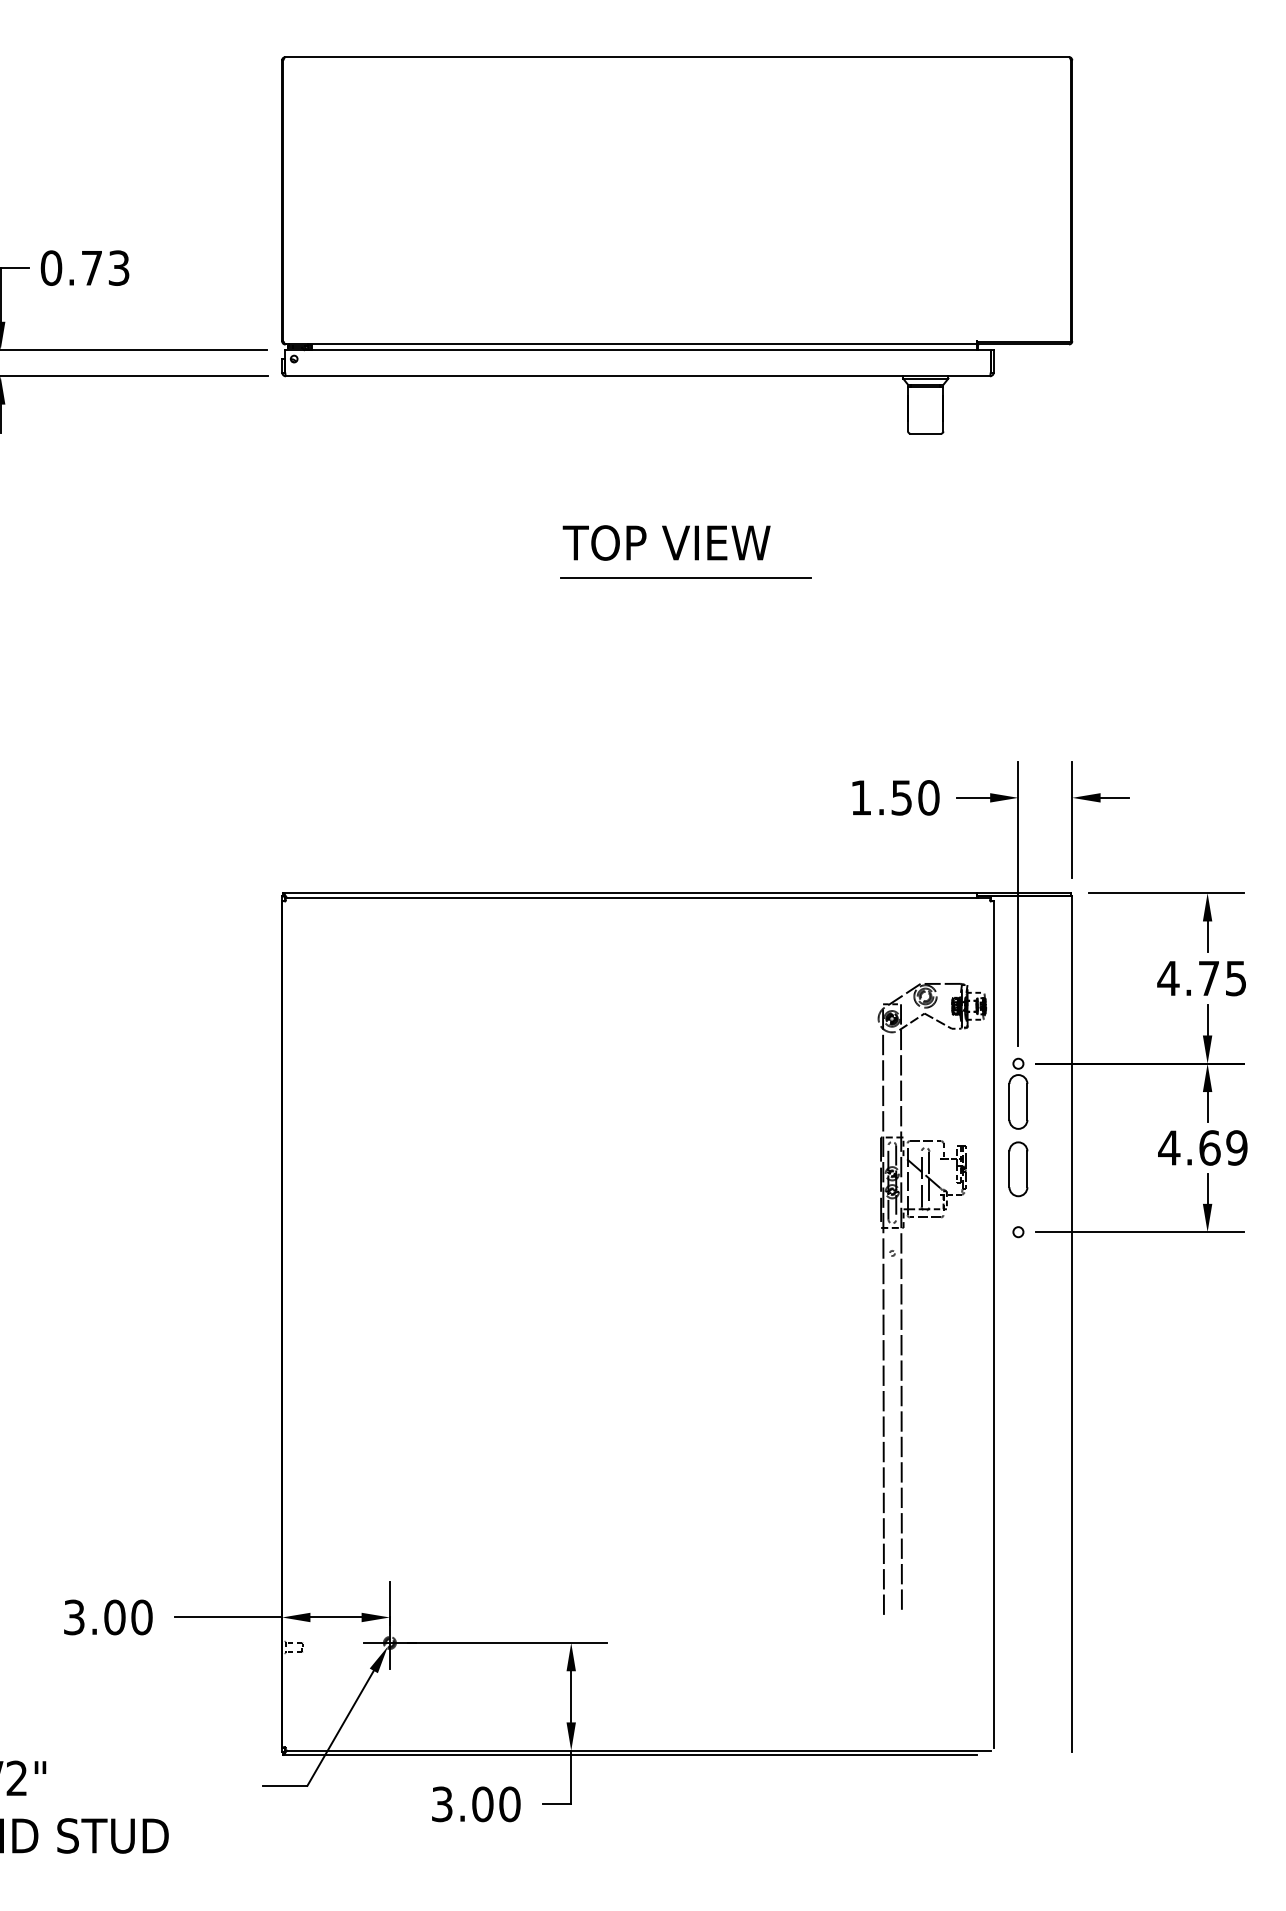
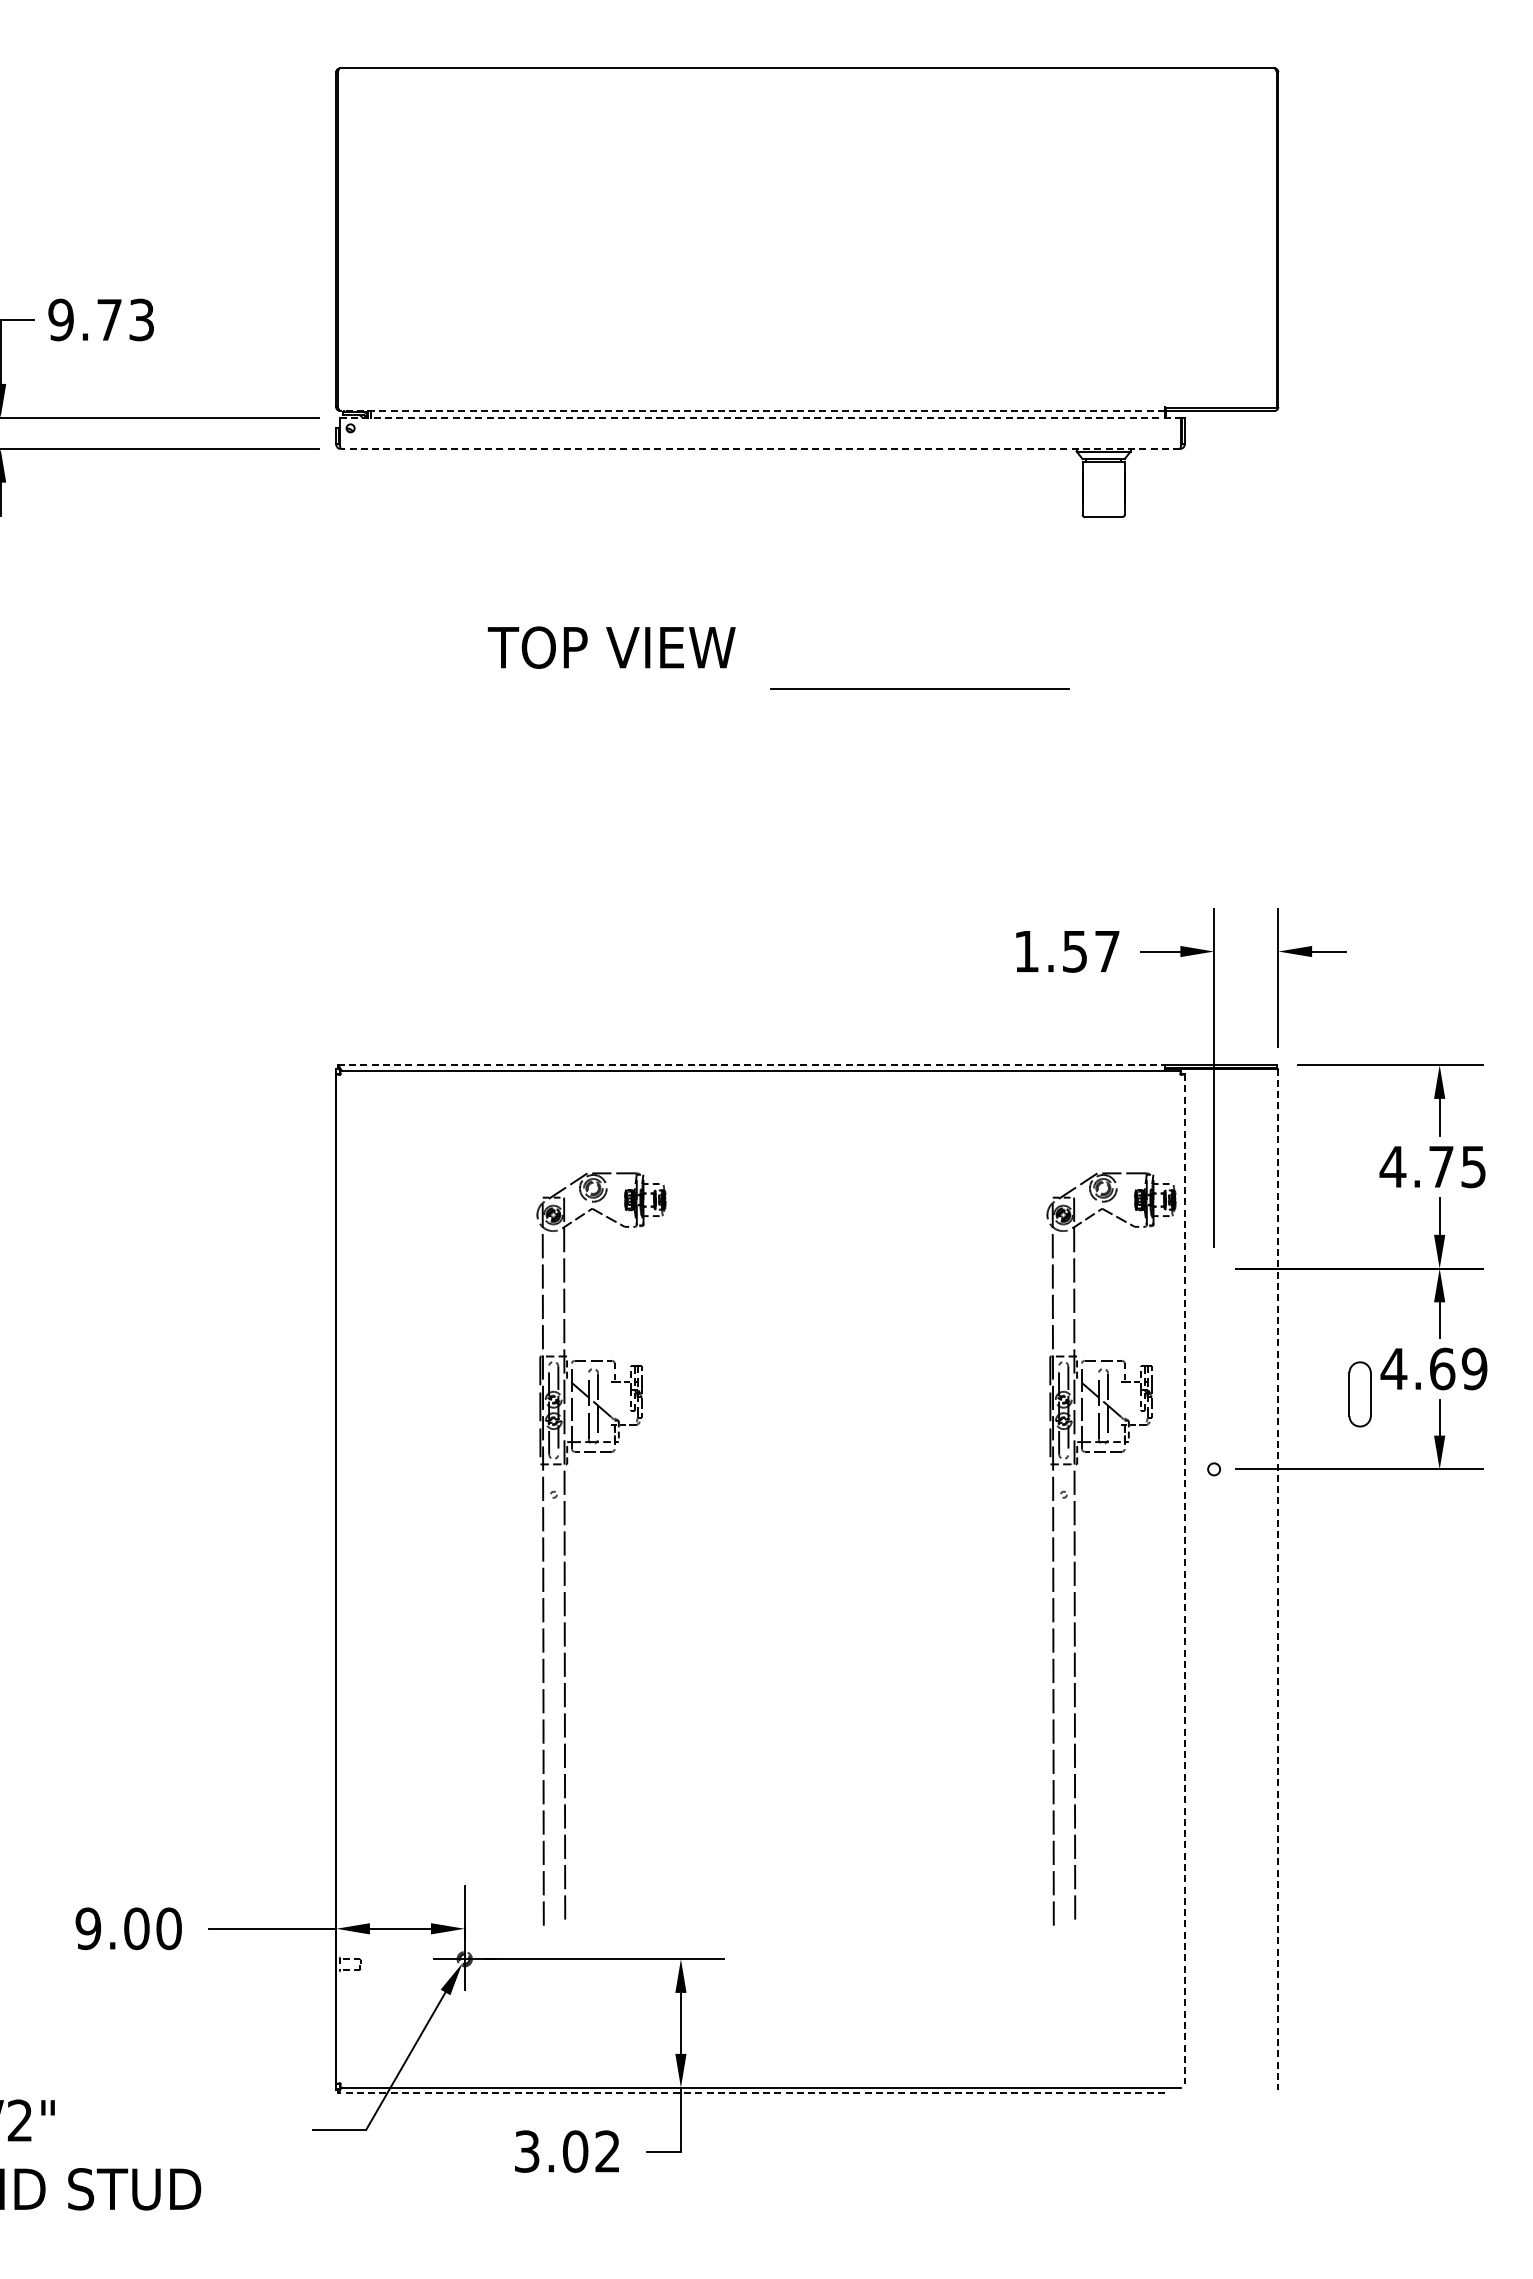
text: (50, 267) -> (60, 319), 0.73 -> 9.73
line: (631, 344) -> (752, 410), solid -> dashed
line: (637, 349) -> (760, 417), solid -> dashed
line: (637, 375) -> (760, 448), solid -> dashed
text: (666, 542) -> (611, 647), moved
line: (685, 577) -> (919, 688), moved
text: (928, 797) -> (1107, 951), 1.50 -> 1.57
line: (630, 893) -> (751, 1065), solid -> dashed
part: (1017, 1093) -> (1213, 1304), removed
part: (1017, 1169) -> (1359, 1394), moved
part: (474, 1298) -> (565, 1548), added
line: (993, 1324) -> (1184, 1579), solid -> dashed
line: (1072, 1324) -> (1278, 1579), solid -> dashed
text: (74, 1617) -> (88, 1928), 3.00 -> 9.00
line: (630, 1755) -> (751, 2093), solid -> dashed
text: (509, 1804) -> (607, 2151), 3.00 -> 3.02

